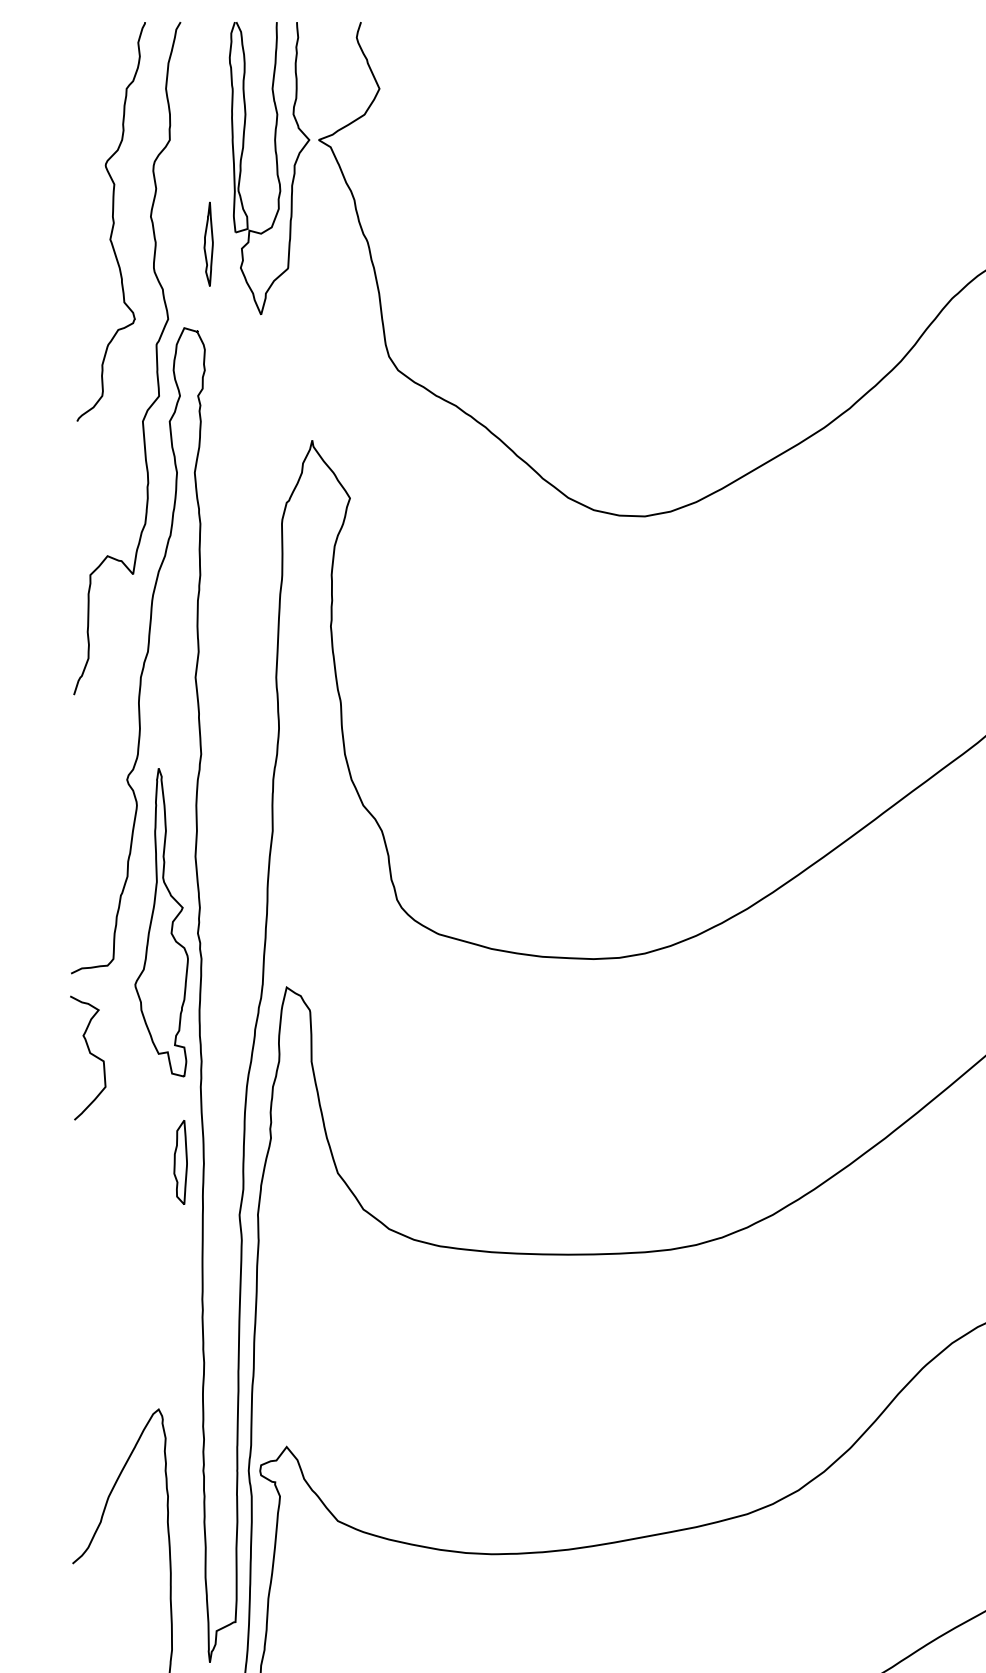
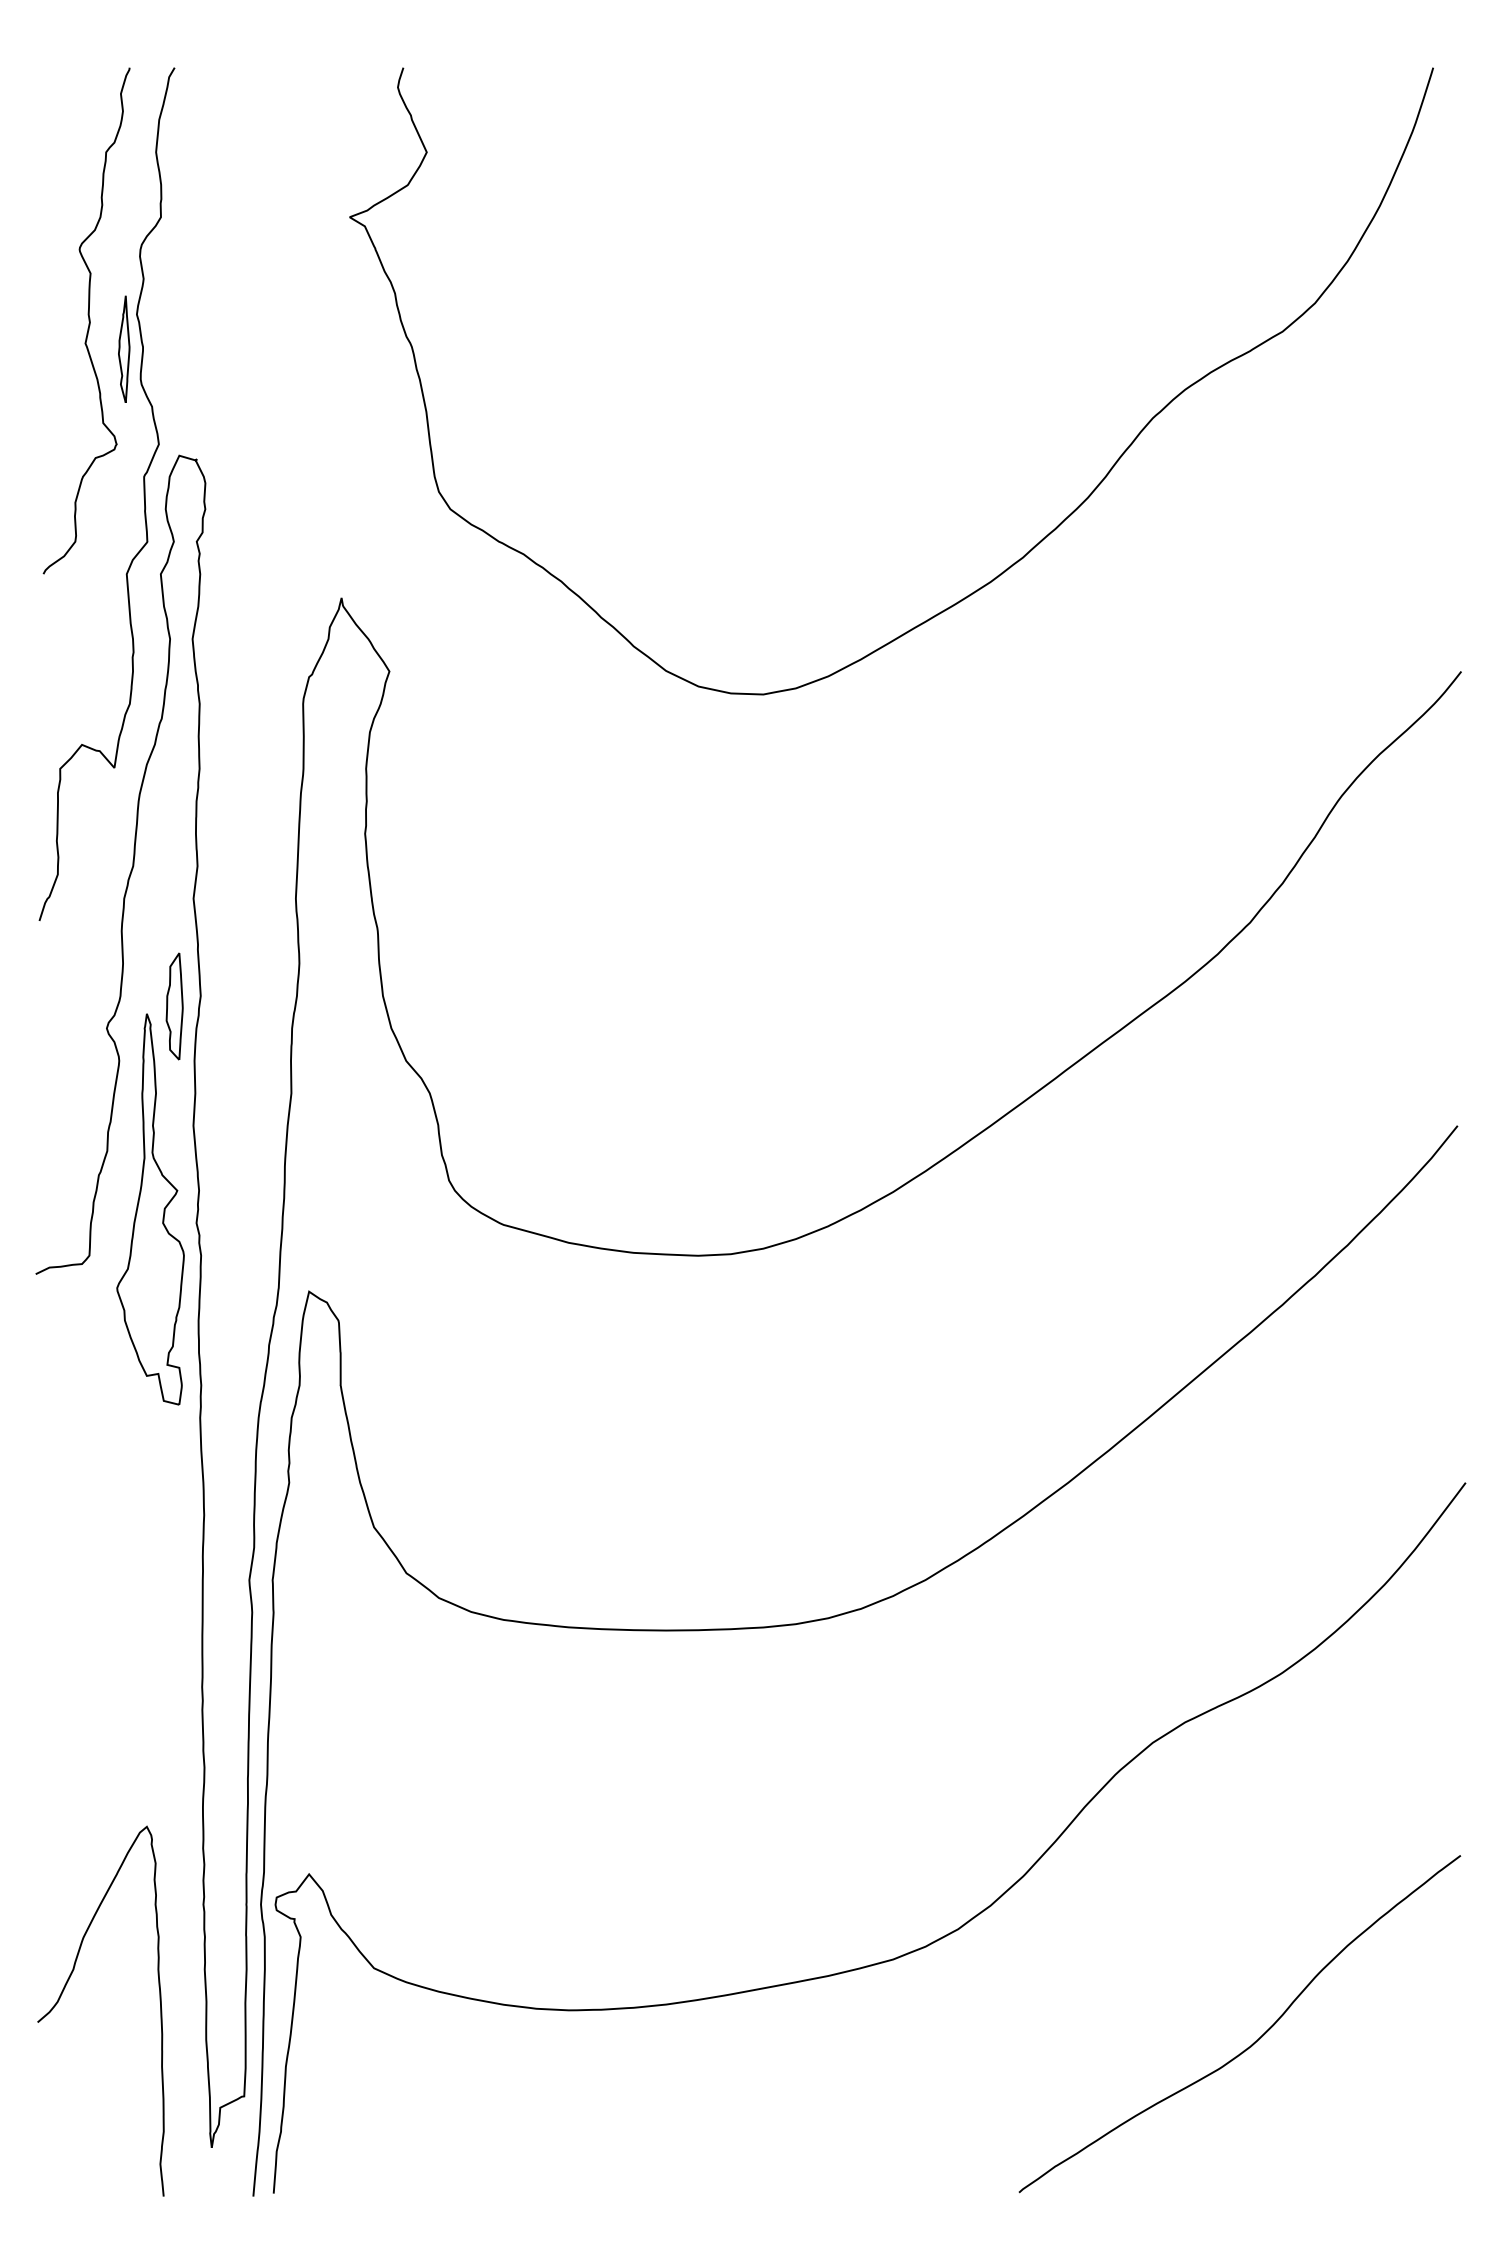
part: (276, 167) -> (296, 252), removed
part: (208, 243) -> (124, 348), moved
curve: (90, 1054) -> (60, 1376), removed
part: (180, 1162) -> (174, 1006), moved

